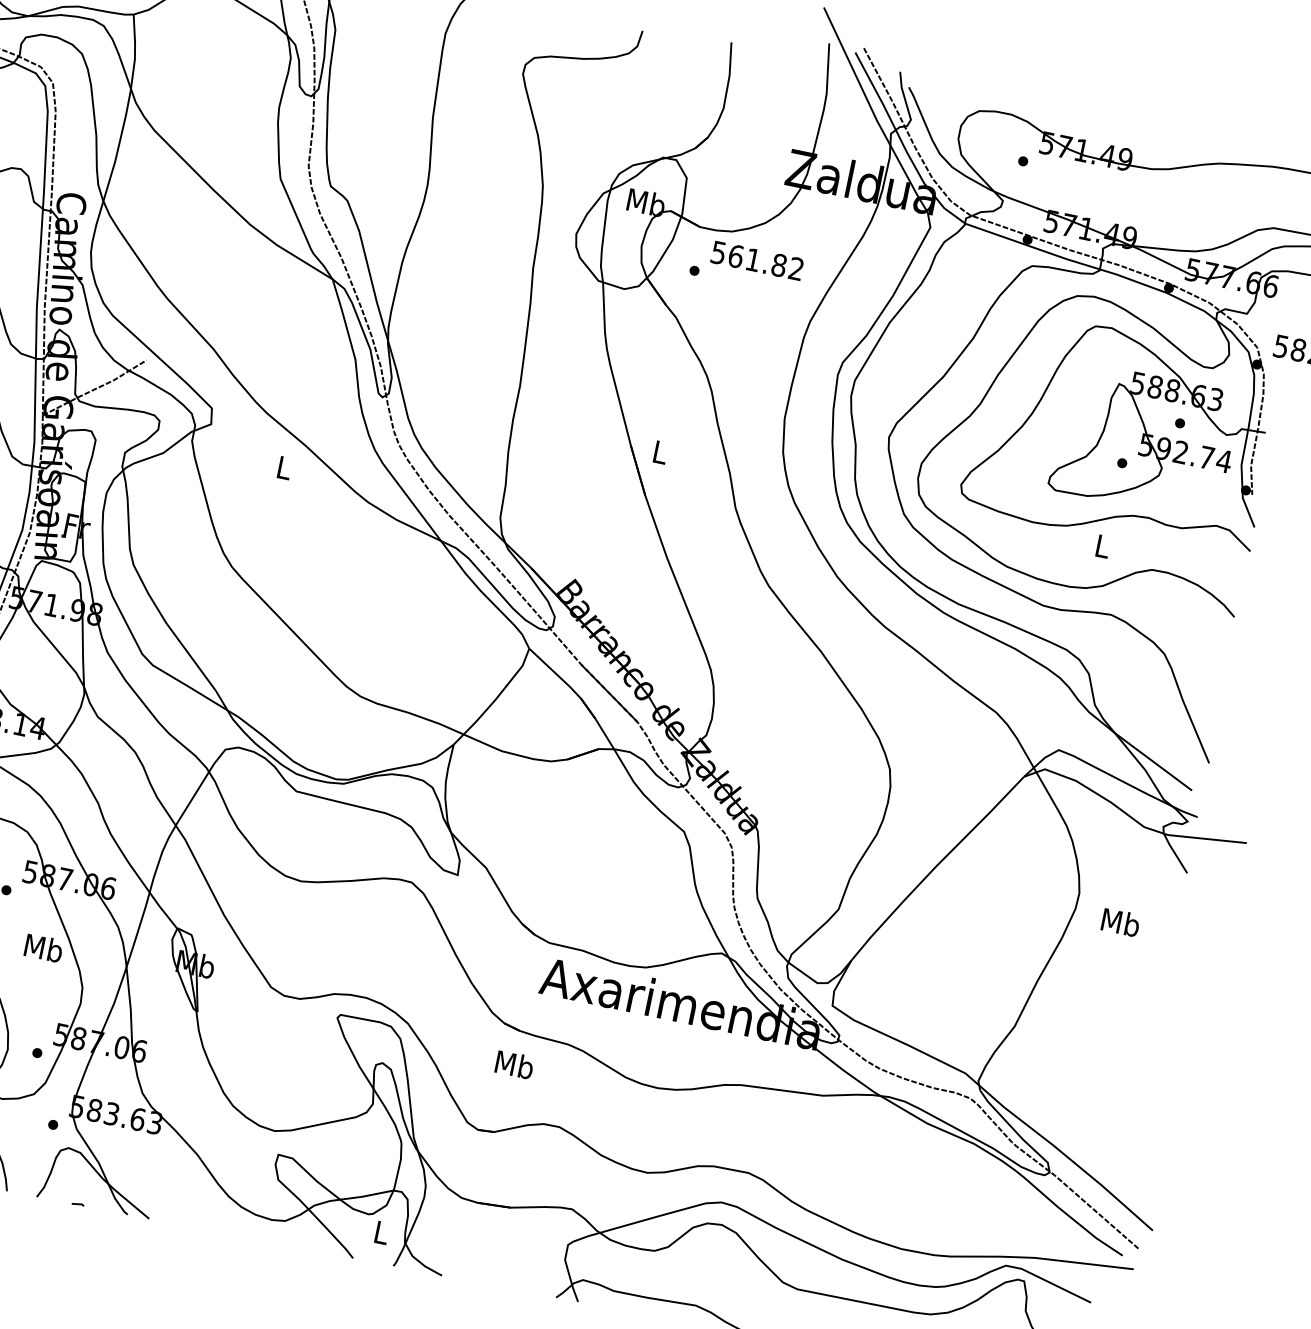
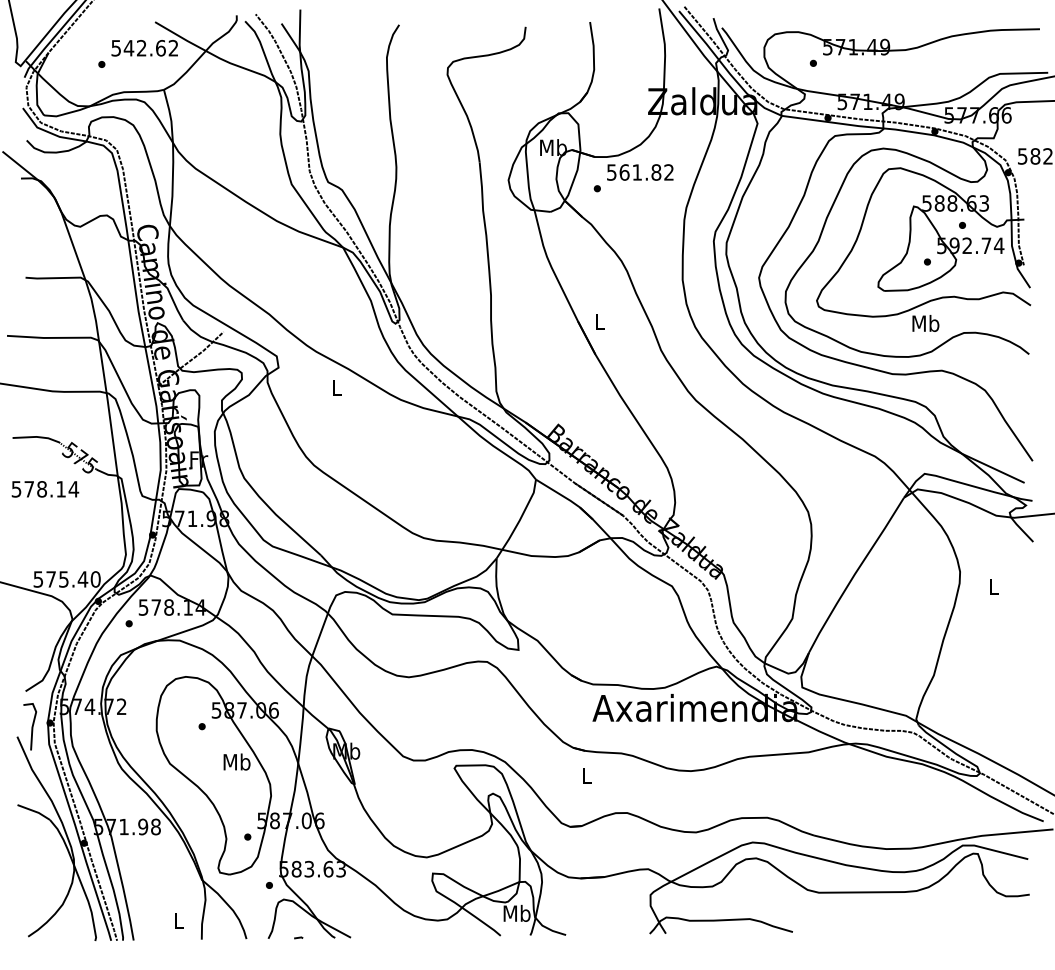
text: (1102, 546) -> (925, 323), L -> Mb
text: (1120, 922) -> (993, 586), Mb -> L
text: (514, 1064) -> (586, 775), Mb -> L
text: (381, 1231) -> (516, 912), L -> Mb

